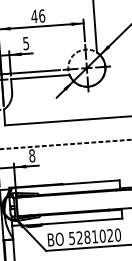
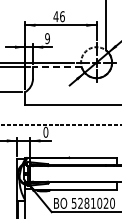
text: (26, 43) -> (47, 38), 5 -> 9
line: (39, 77) -> (56, 67), solid -> dashed
text: (31, 156) -> (45, 132), 8 -> 0

